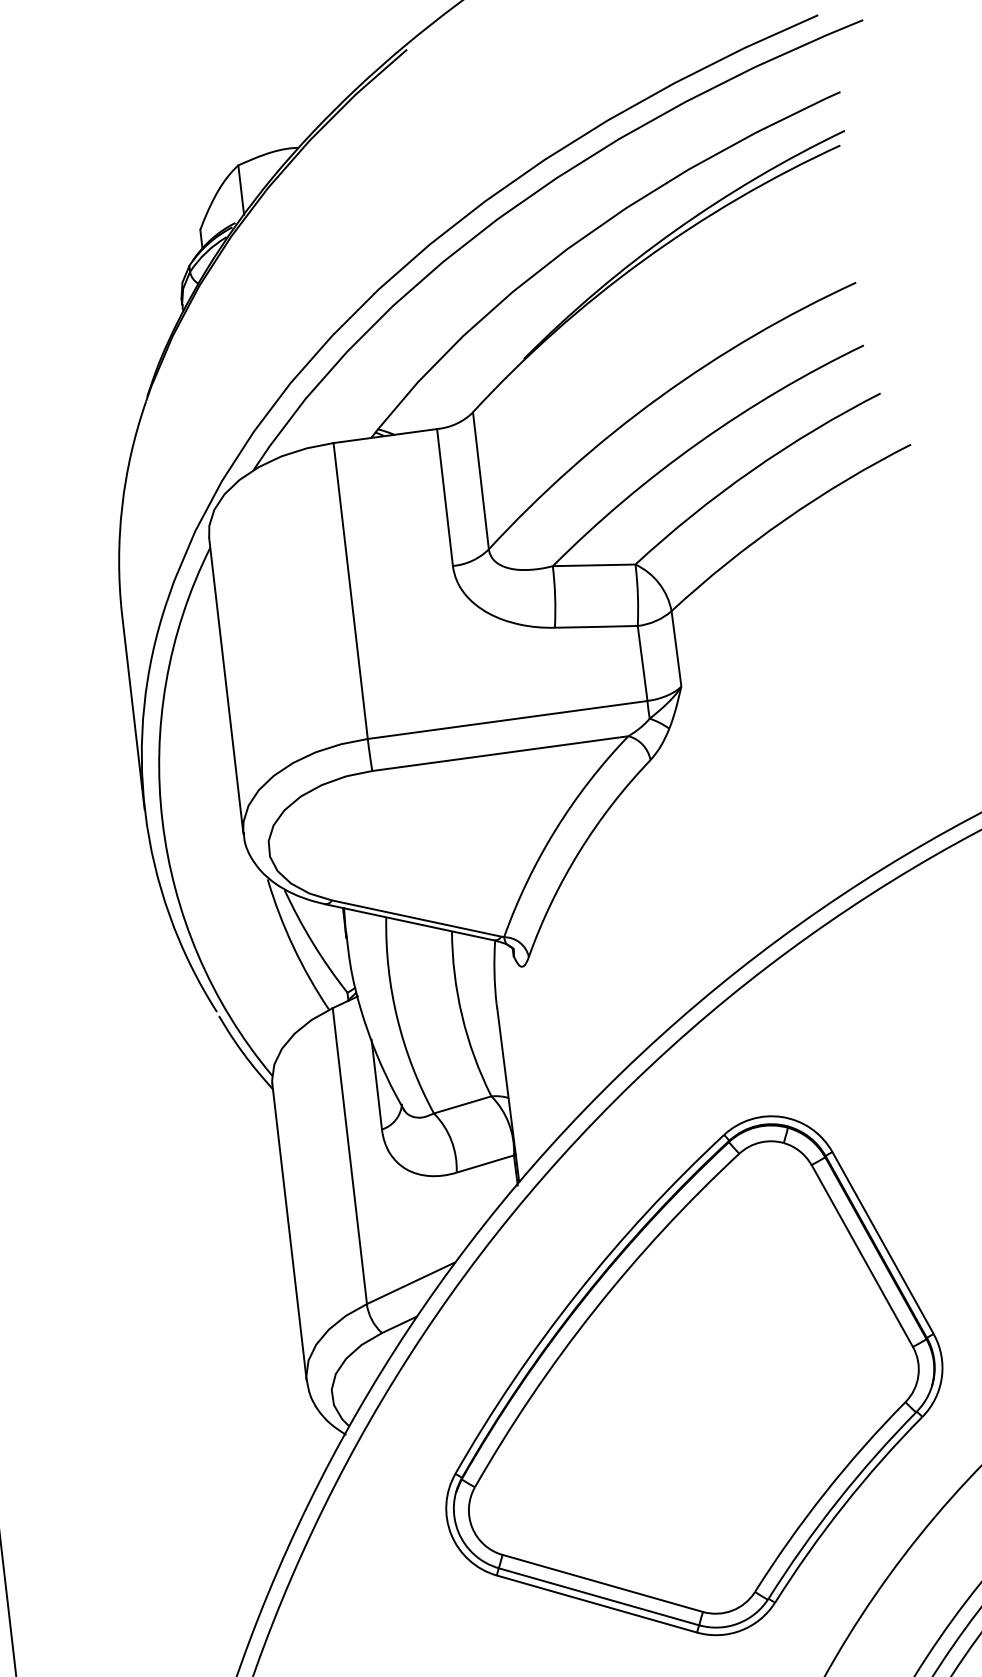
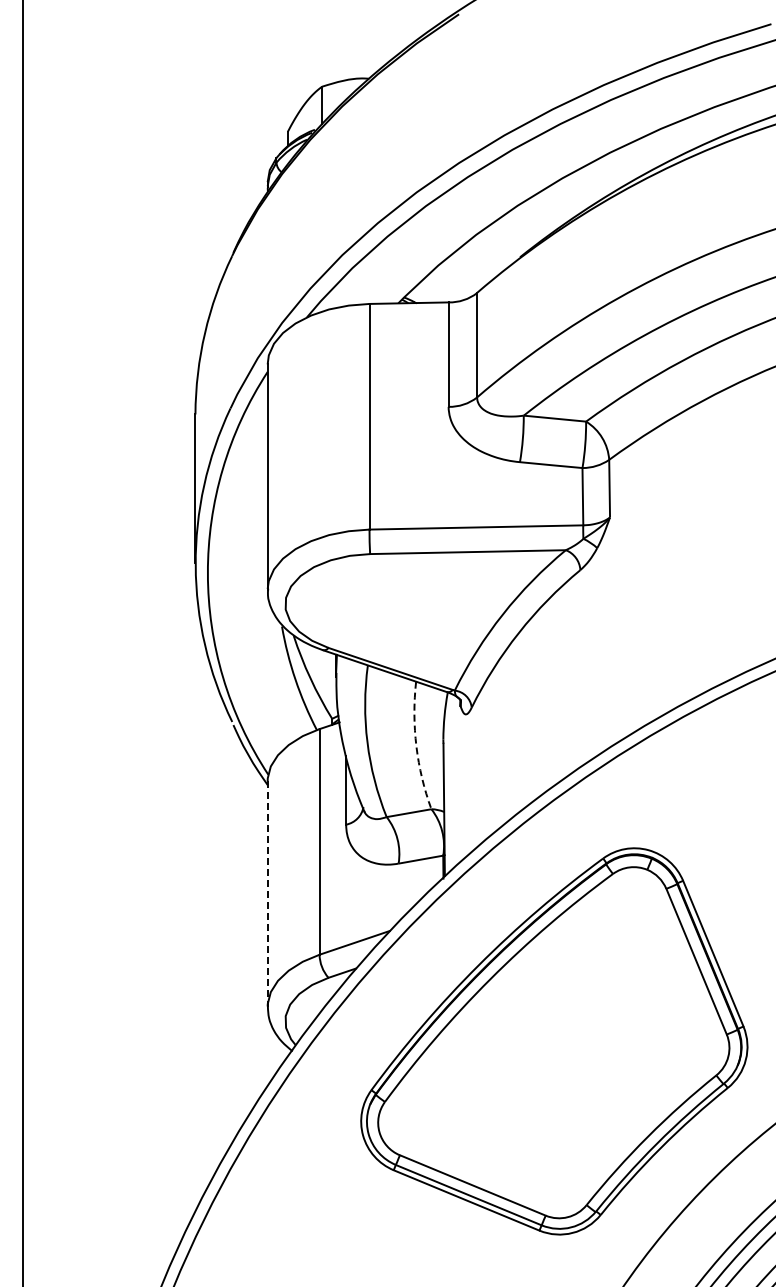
arc: (462, 1016) -> (416, 746), solid -> dashed
line: (289, 1233) -> (267, 894), solid -> dashed

